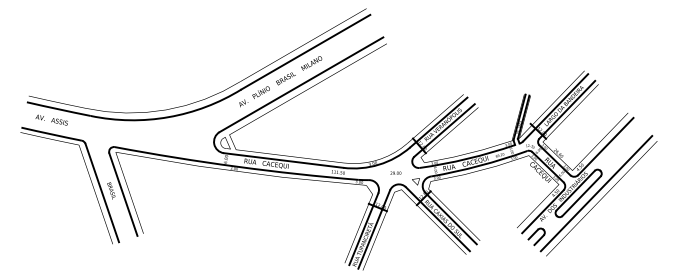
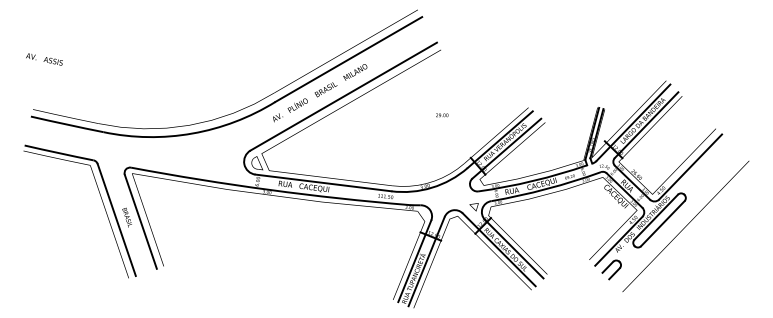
text: (51, 119) -> (44, 58), moved
text: (395, 172) -> (441, 114), moved
line: (596, 193) -> (679, 220), removed

